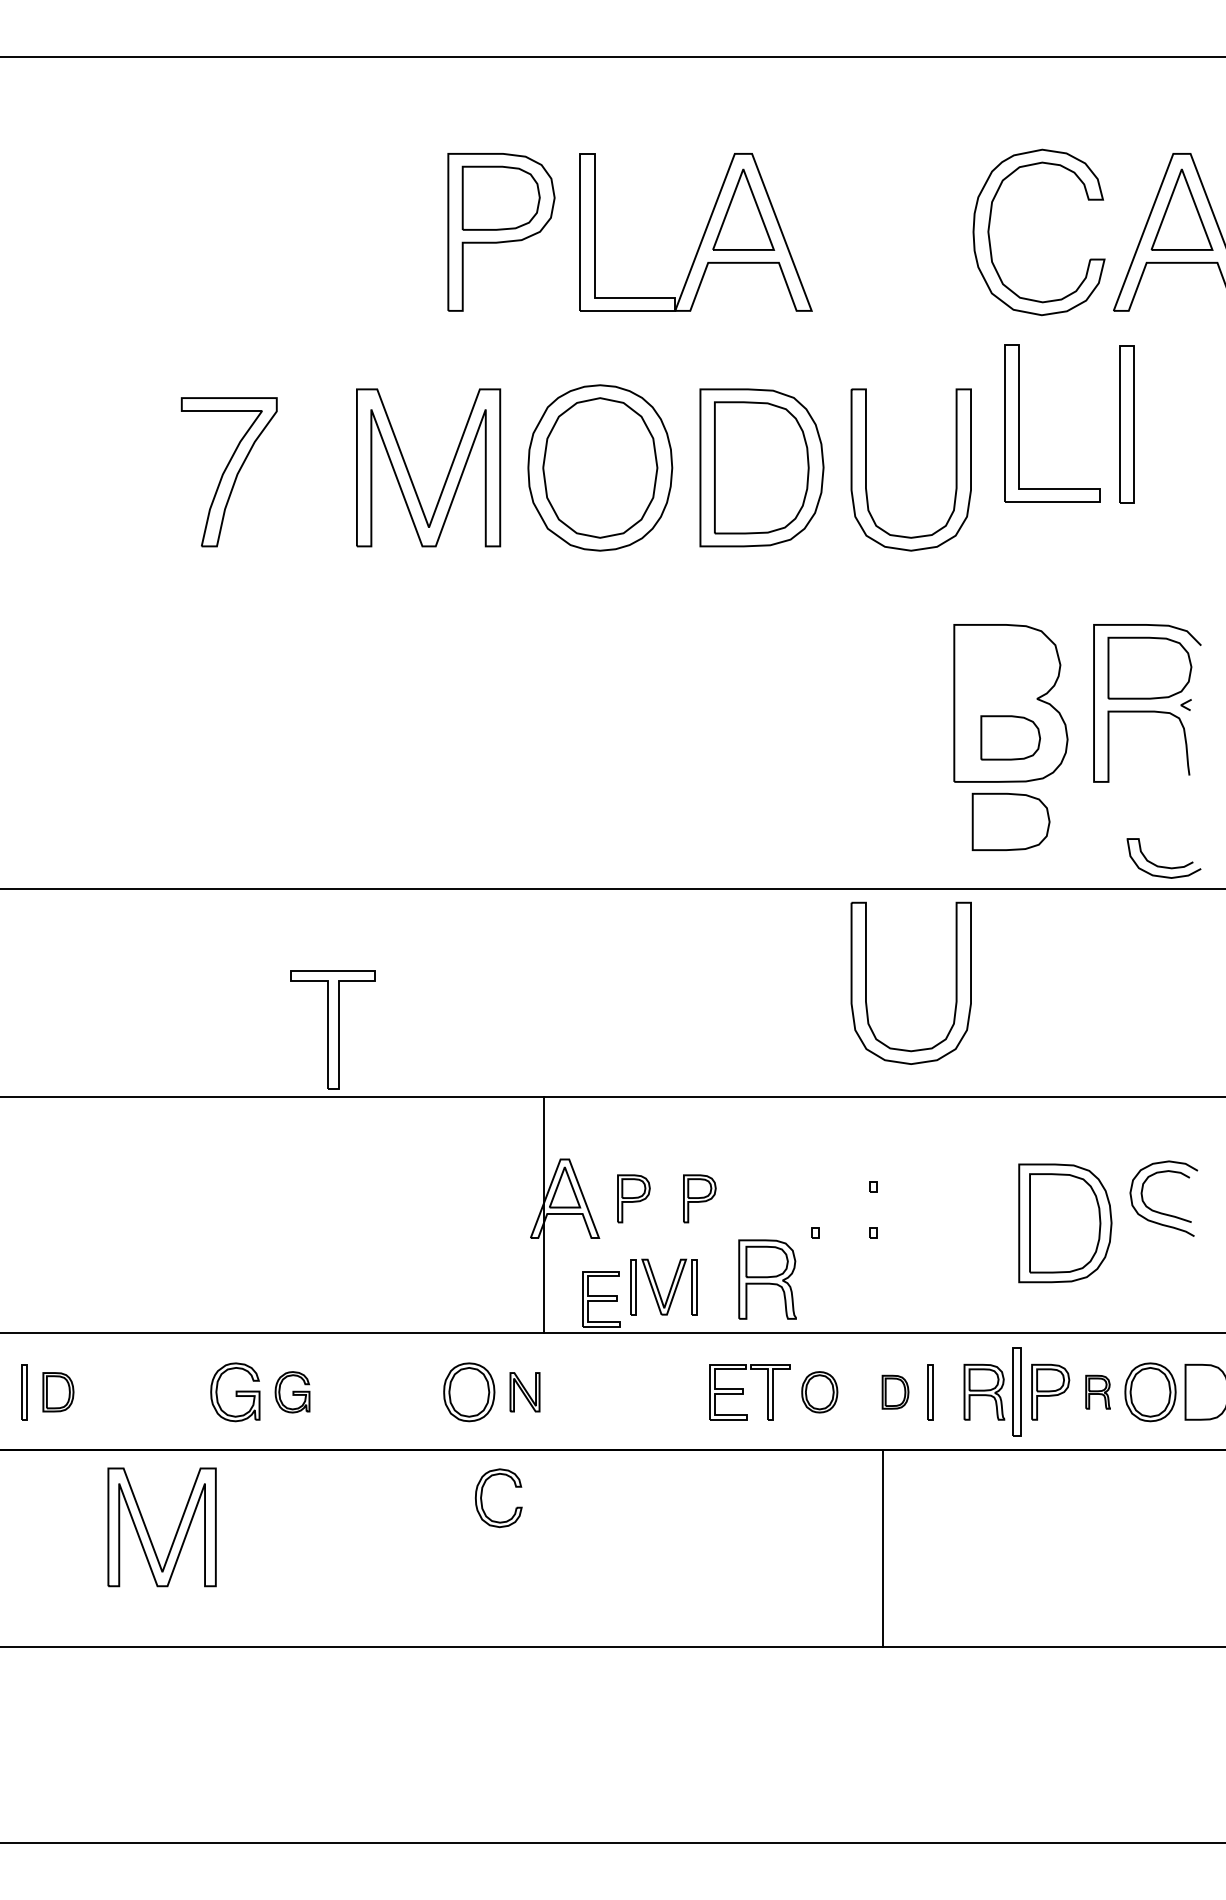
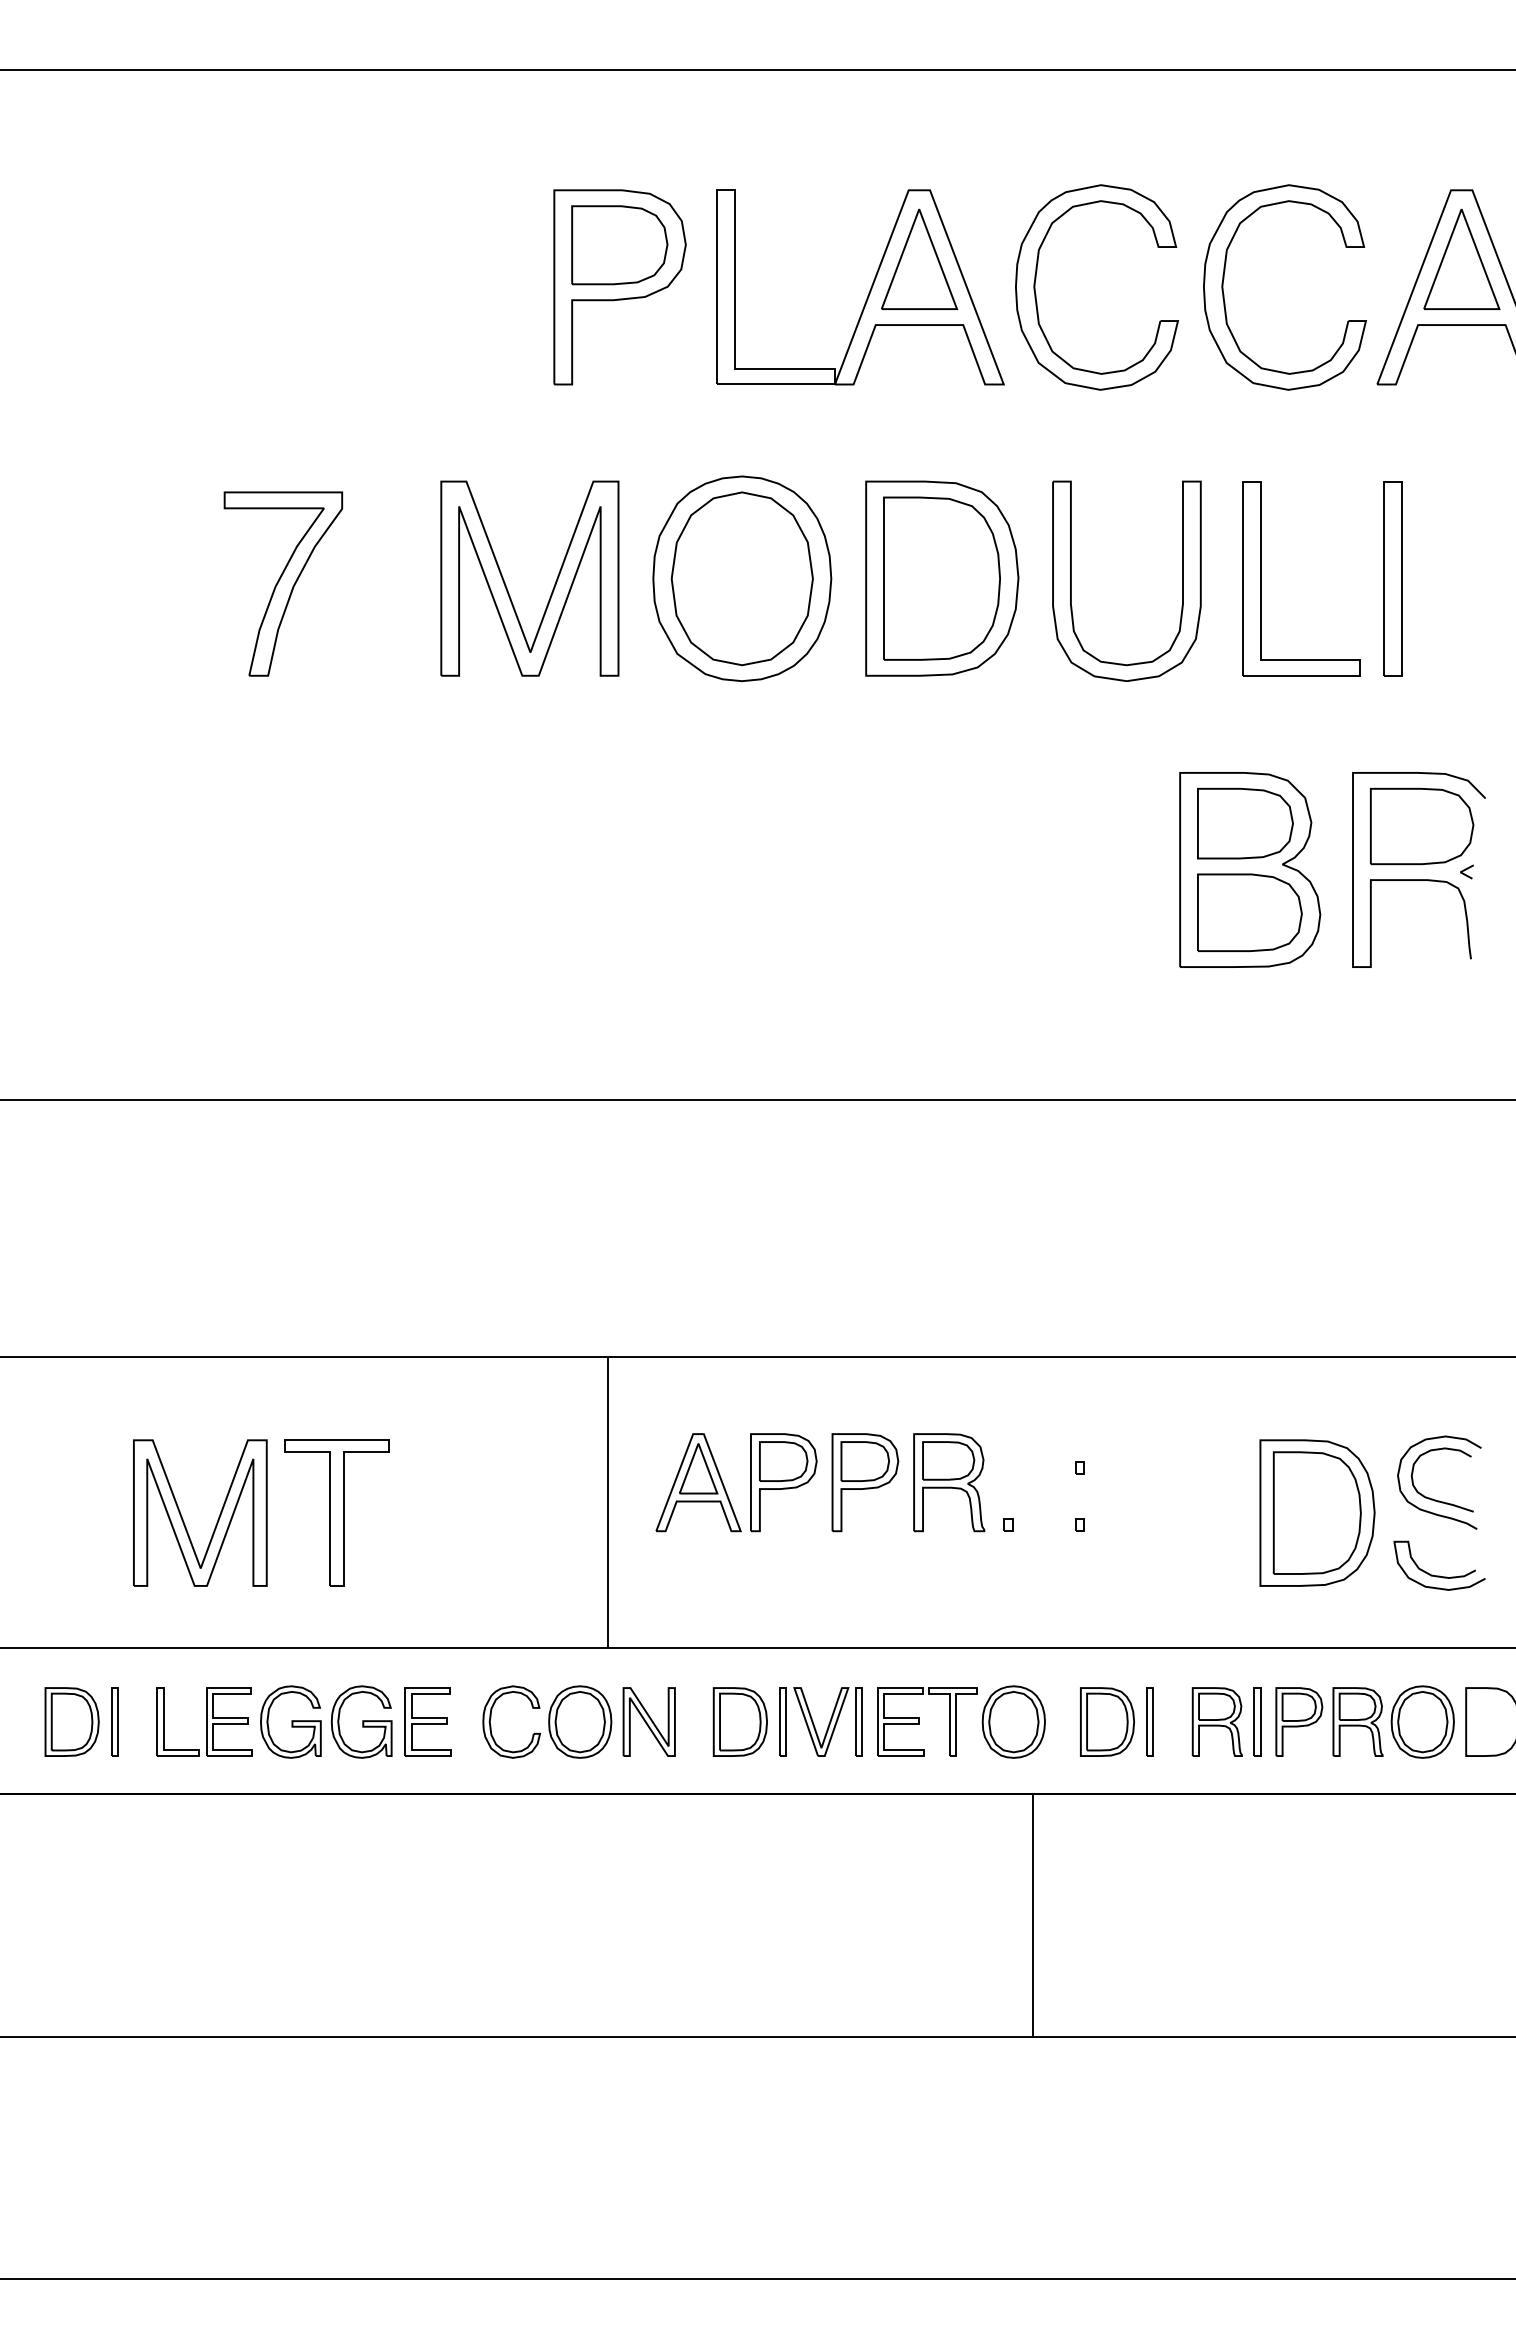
part: (838, 238) -> (1036, 294), added
part: (1020, 423) -> (1261, 578), moved
part: (1125, 424) -> (1392, 578), moved
part: (1010, 737) -> (1249, 912), size x1.43
part: (1011, 821) -> (1245, 823), moved
curve: (1163, 866) -> (1439, 1575), moved
part: (866, 982) -> (1071, 1215), removed
part: (332, 1029) -> (336, 1512), moved
part: (633, 1198) -> (783, 1482), size x1.67
part: (699, 1198) -> (865, 1482), size x1.67
line: (543, 1214) -> (608, 1502), moved
part: (767, 1279) -> (949, 1482), moved
part: (658, 1289) -> (814, 1724), moved
part: (601, 1298) -> (427, 1721), moved
part: (24, 1391) -> (114, 1721), moved
part: (57, 1391) -> (71, 1721), size x1.43
part: (165, 1391) -> (204, 1721), added
part: (292, 1391) -> (361, 1721), size x1.43
part: (524, 1391) -> (648, 1721), size x1.43
part: (598, 1391) -> (739, 1721), added
part: (819, 1391) -> (1013, 1721), size x1.43
part: (895, 1391) -> (1107, 1721), size x1.67
part: (1016, 1391) -> (1257, 1721), size x0.62
part: (1097, 1391) -> (1357, 1721), size x1.67
part: (482, 1495) -> (491, 1718), moved
part: (149, 1534) -> (184, 1521), moved
line: (883, 1548) -> (1033, 1915), moved

